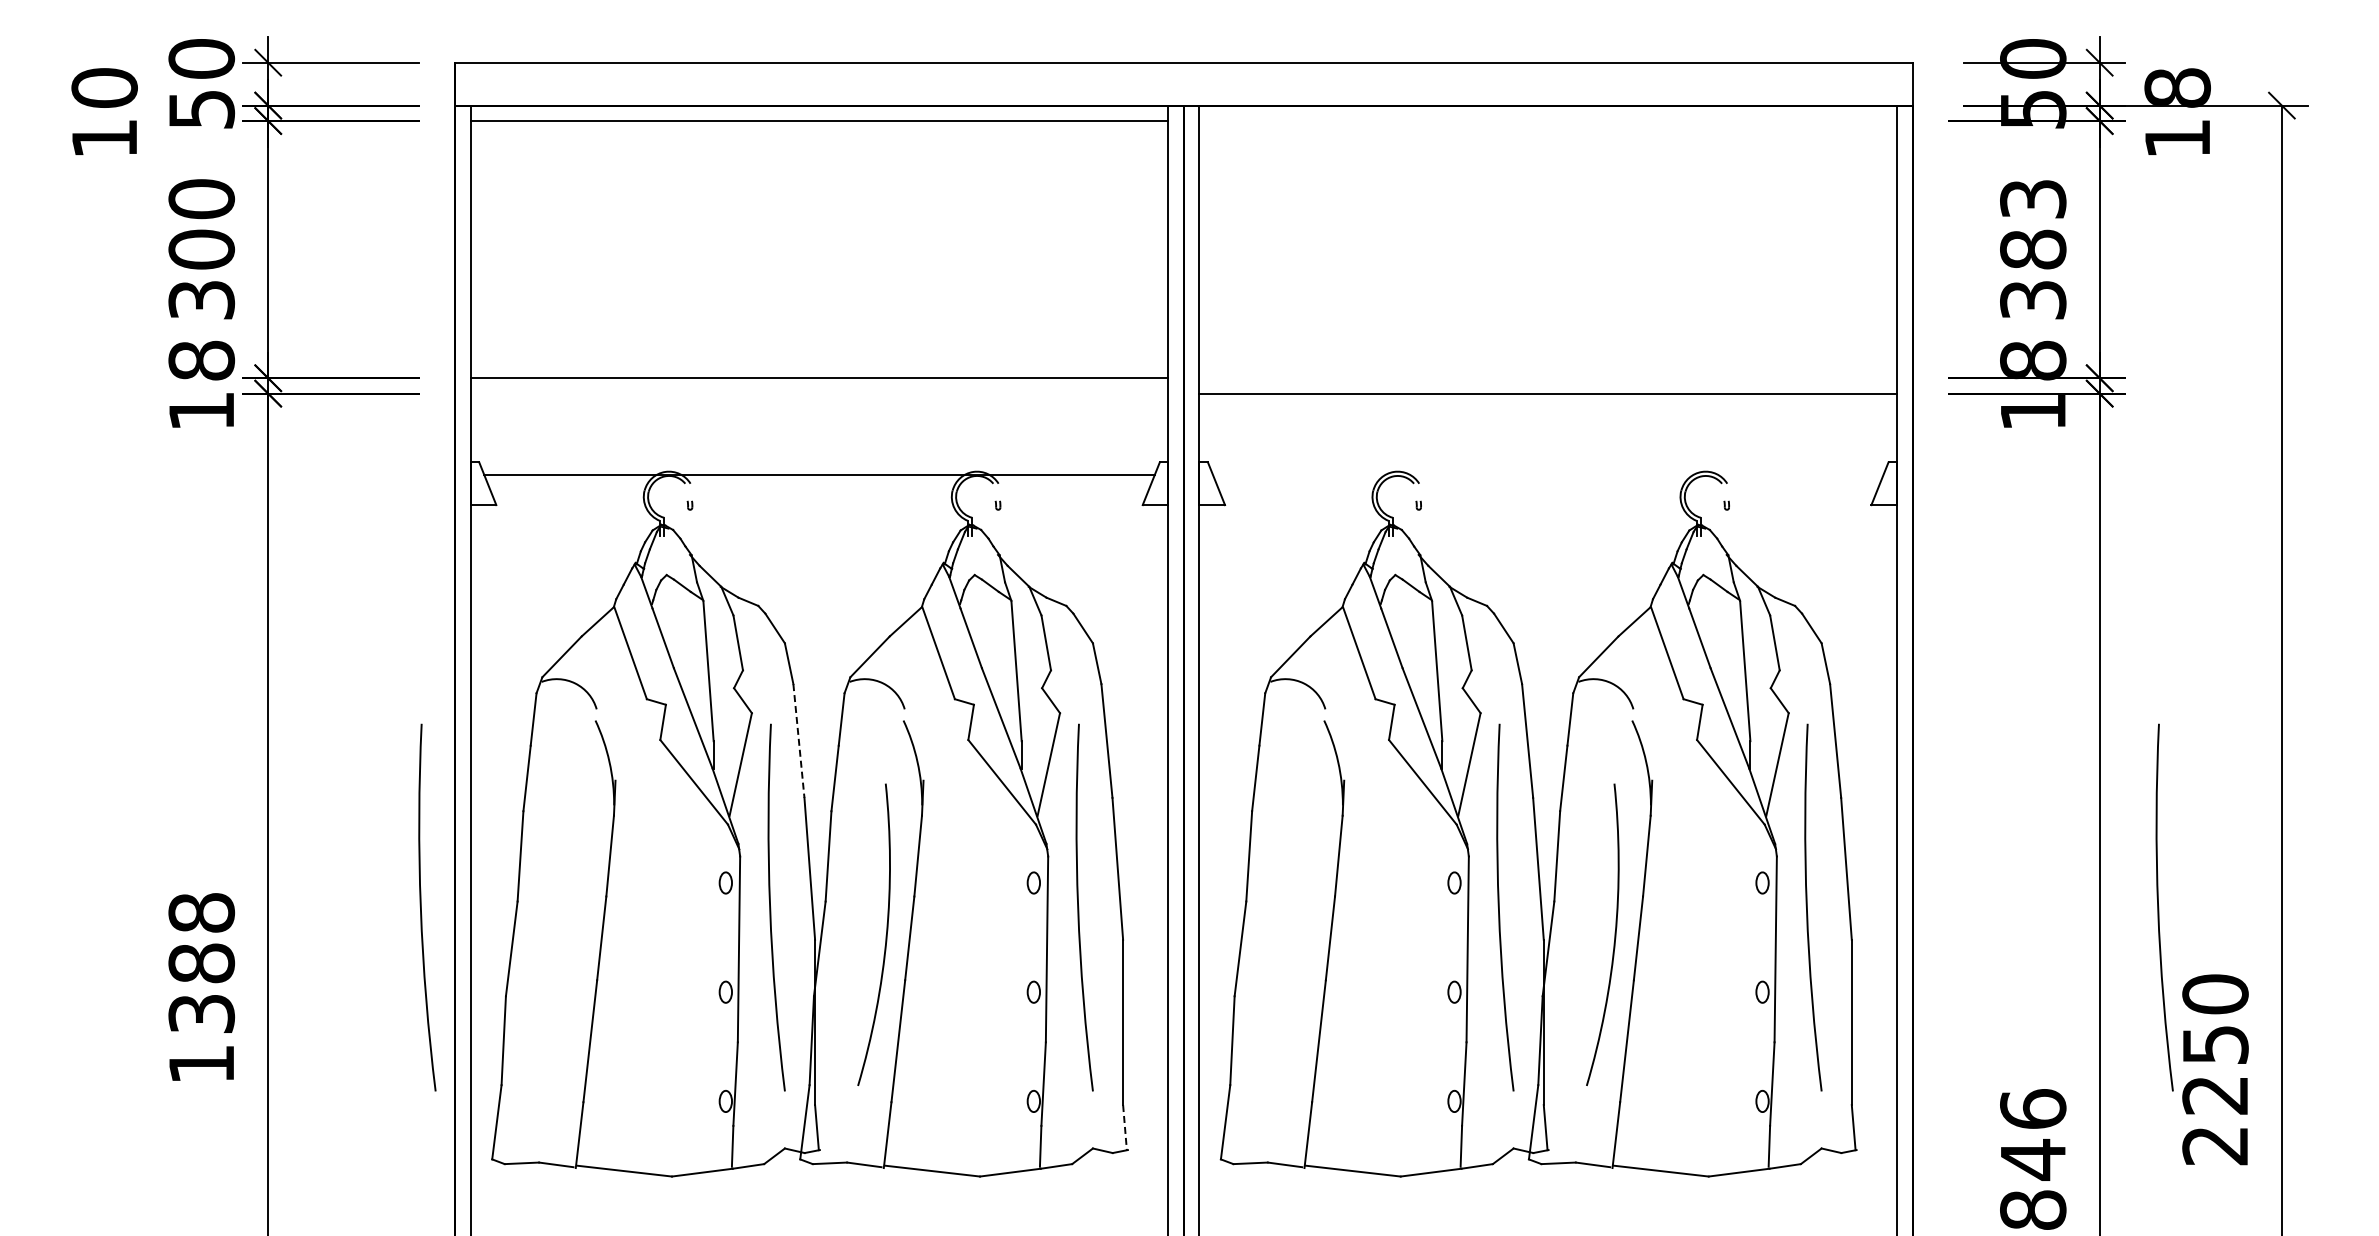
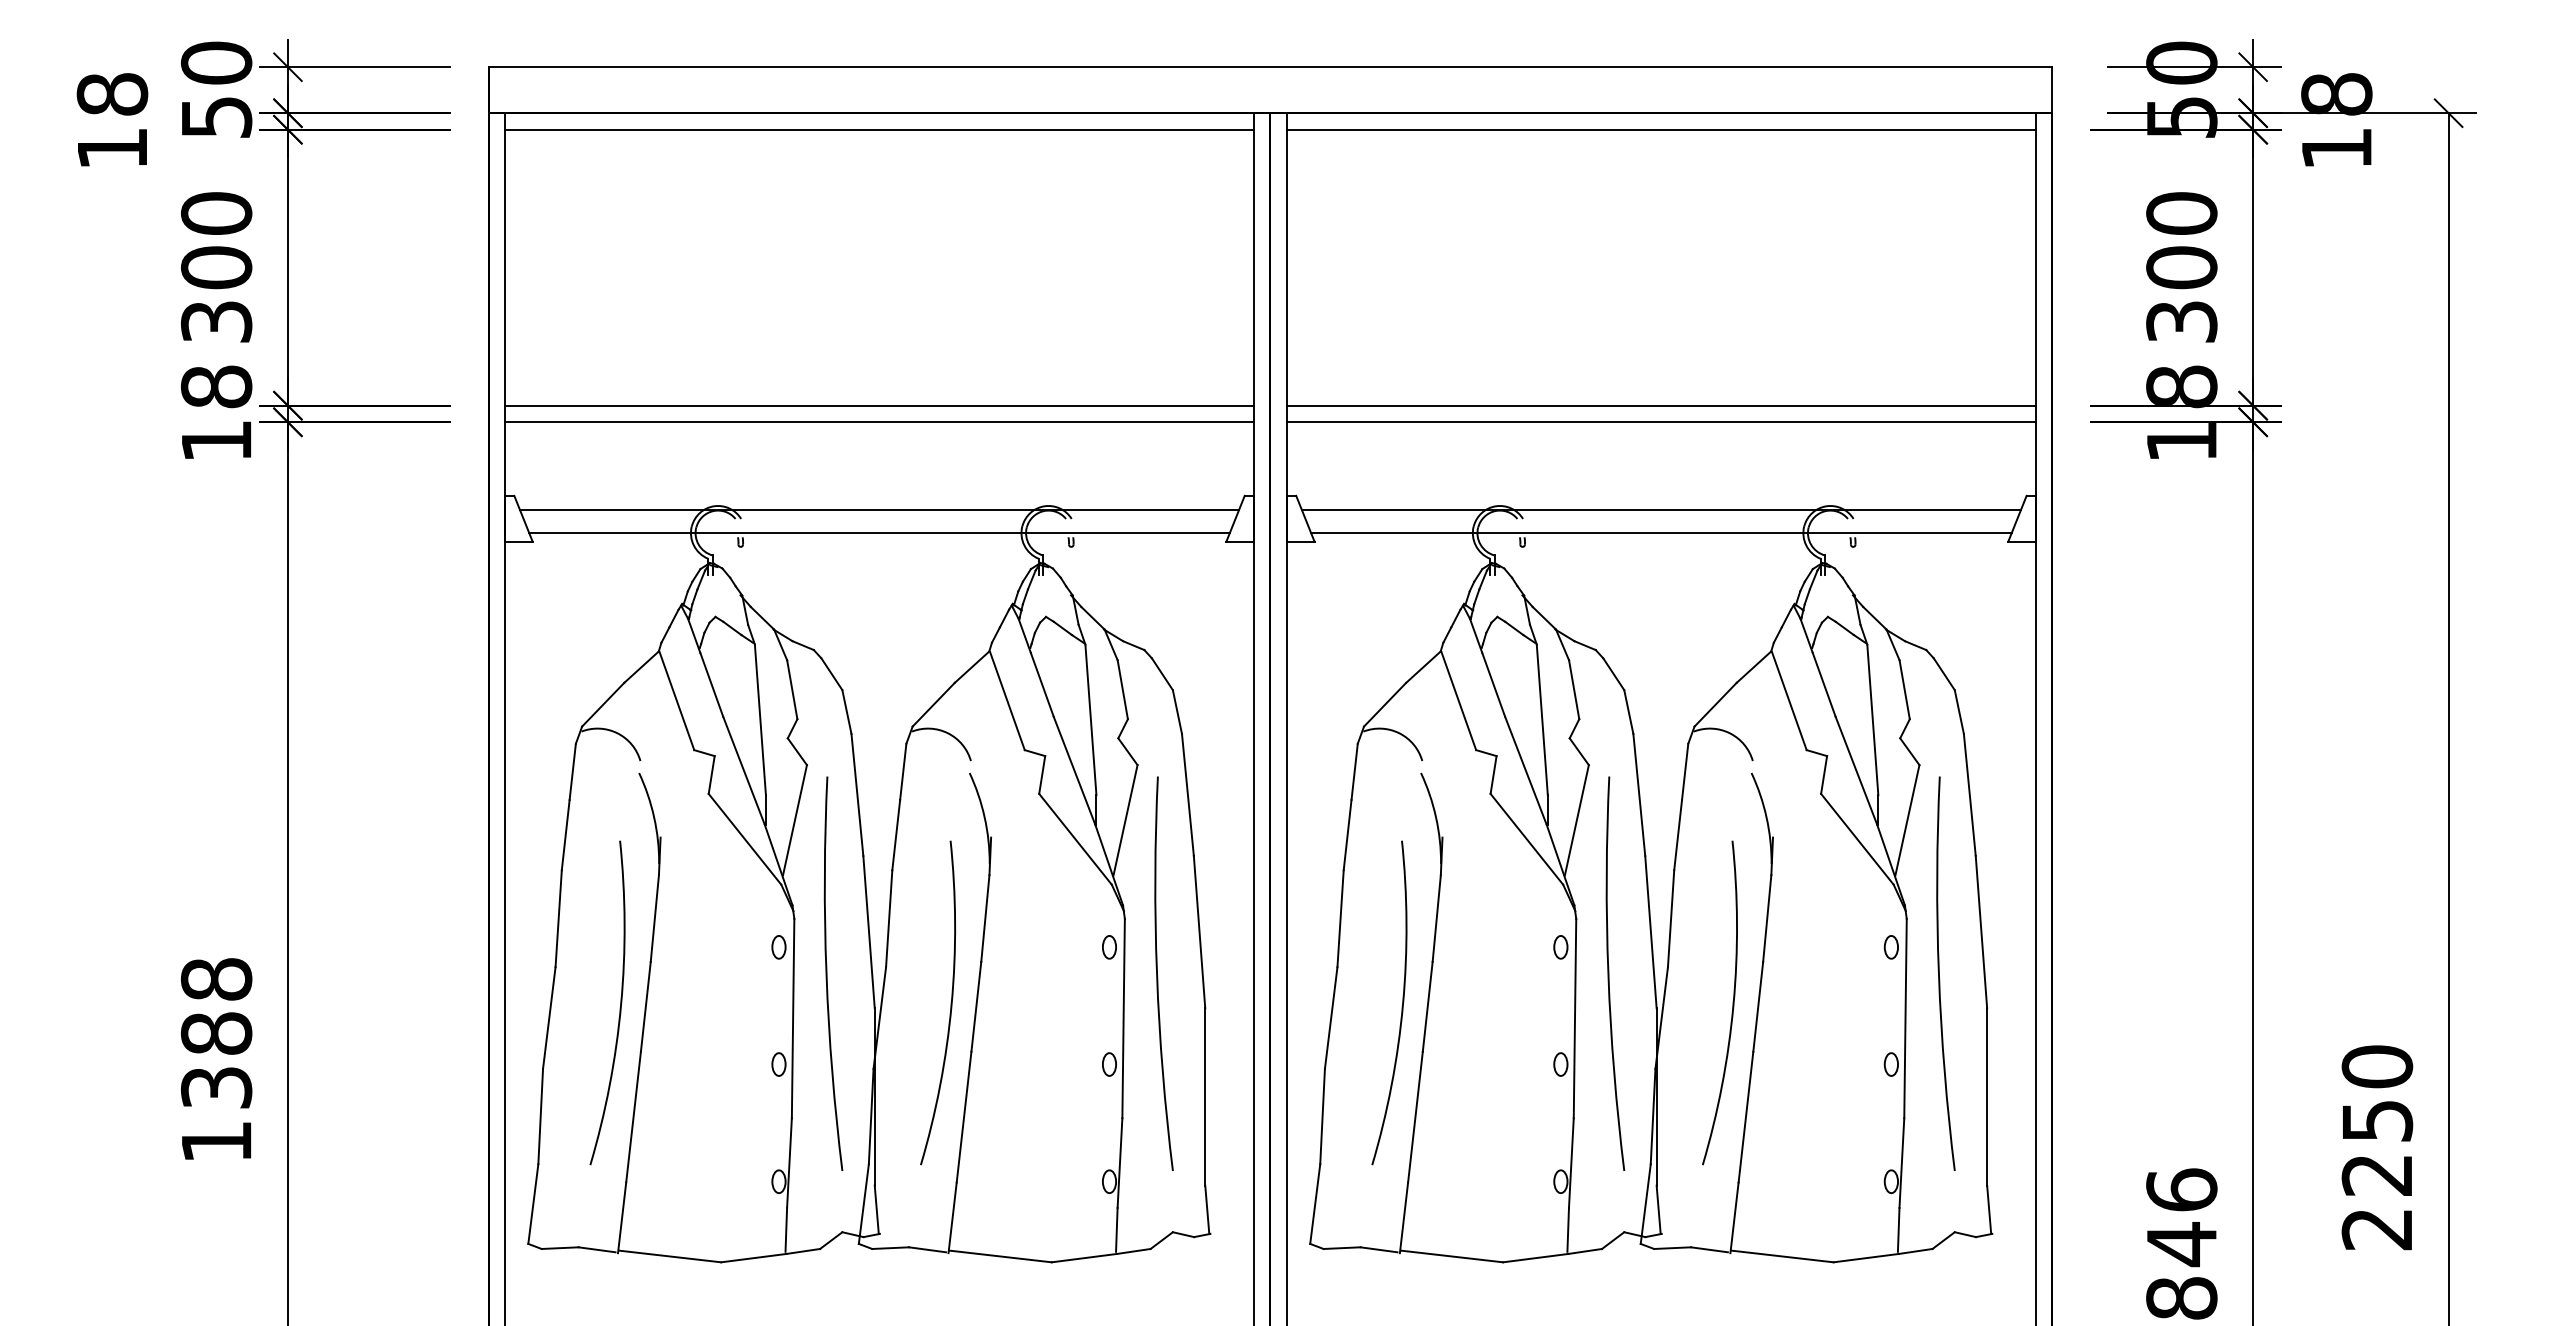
text: (104, 87) -> (112, 93), 10 -> 18
line: (1548, 121) -> (1661, 130), added
text: (2033, 224) -> (2182, 240), 383 -> 300
line: (1548, 378) -> (1661, 406), added
line: (819, 393) -> (879, 422), added
line: (1548, 475) -> (1661, 510), added
line: (819, 496) -> (879, 532), added
line: (1547, 496) -> (1660, 532), added
line: (798, 741) -> (856, 795), dashed -> solid
arc: (421, 907) -> (452, 973), removed
arc: (2159, 907) -> (2317, 973), removed
arc: (1306, 934) -> (1402, 1002), added
arc: (577, 935) -> (619, 1003), added
line: (1124, 1127) -> (1206, 1209), dashed -> solid

